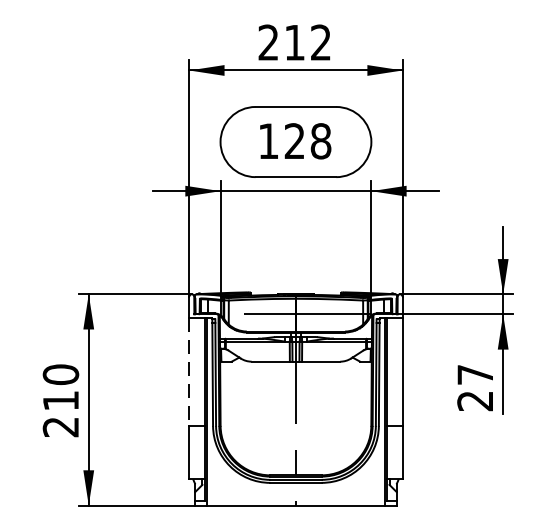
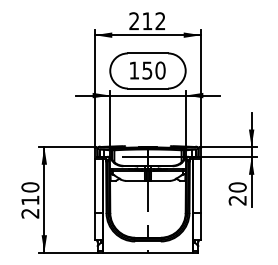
text: (306, 141) -> (153, 70), 128 -> 150
line: (189, 372) -> (94, 186), dashed -> solid
text: (474, 374) -> (237, 187), 27 -> 20

